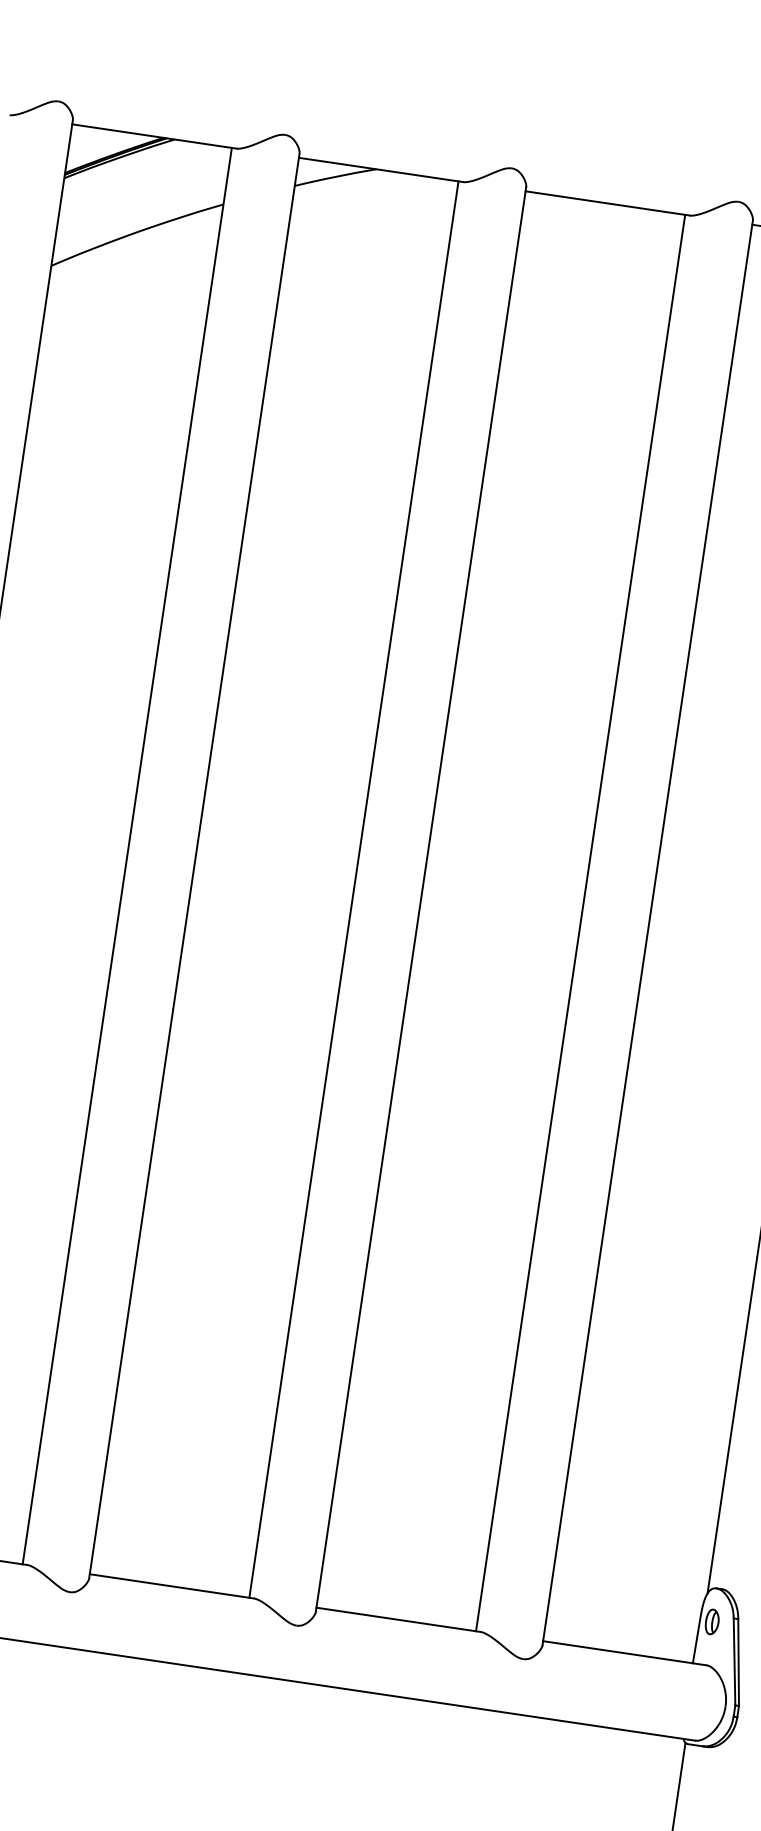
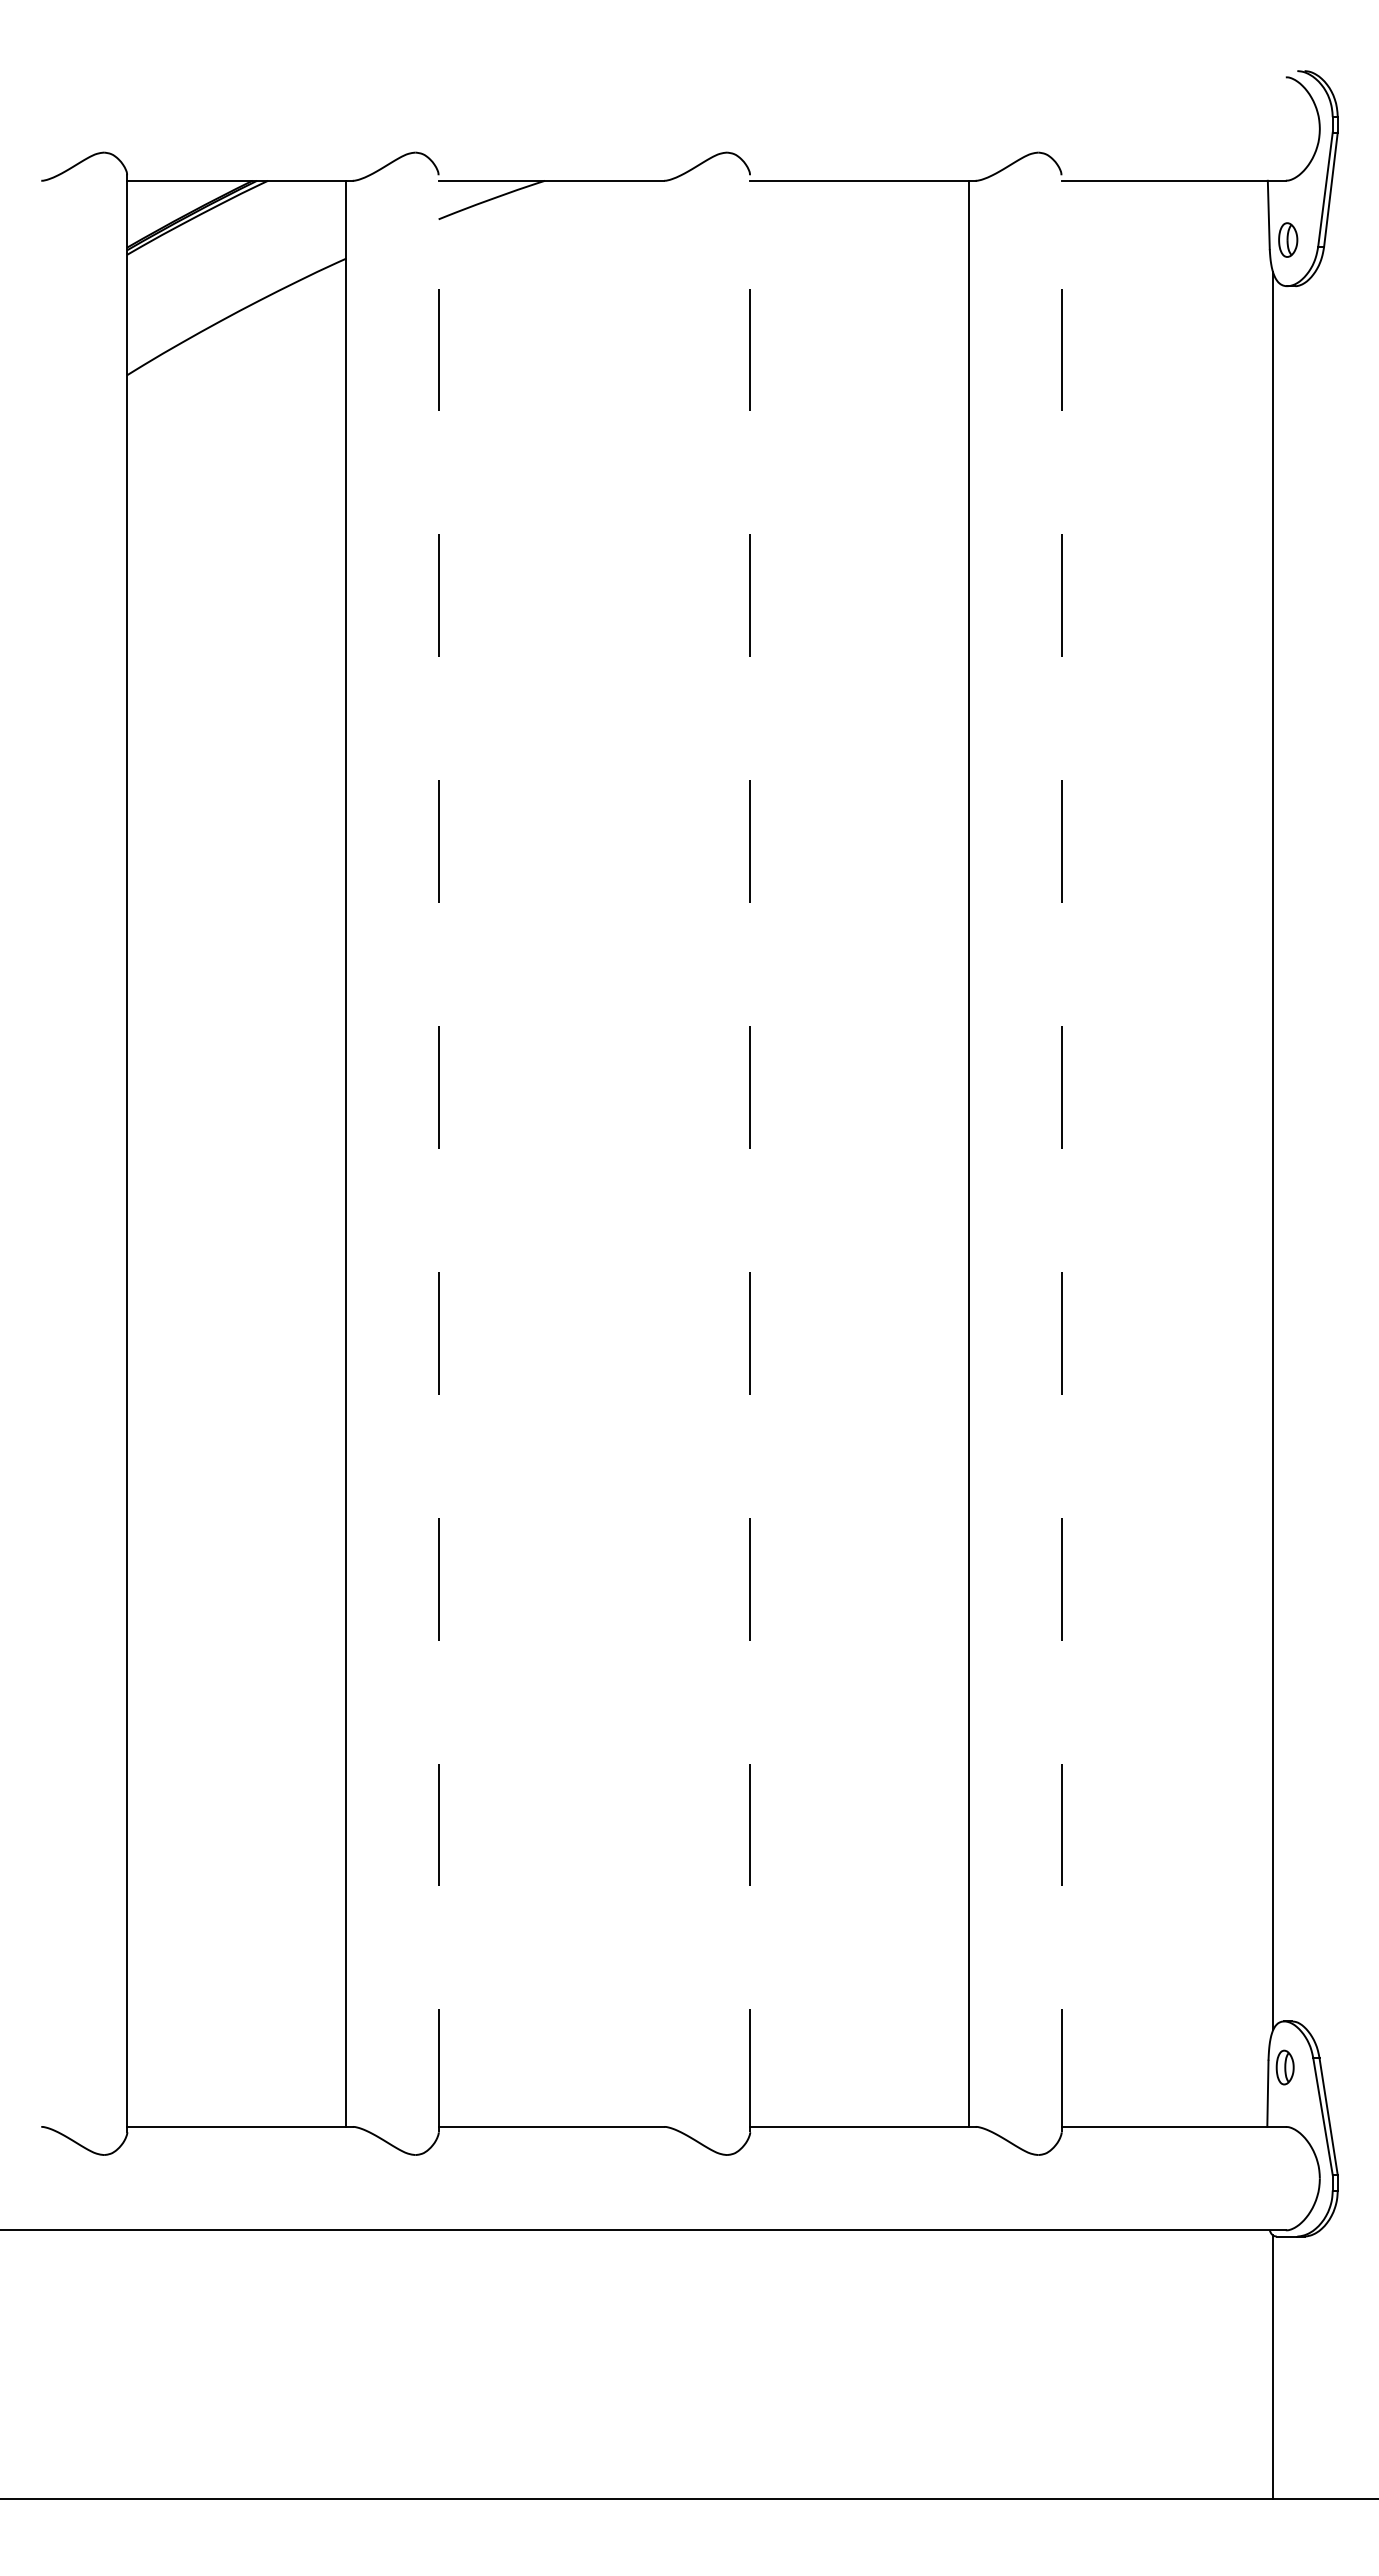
line: (194, 865) -> (438, 1153), solid -> dashed
line: (353, 889) -> (657, 1153), removed
line: (421, 899) -> (750, 1153), solid -> dashed
line: (647, 932) -> (1061, 1153), solid -> dashed

